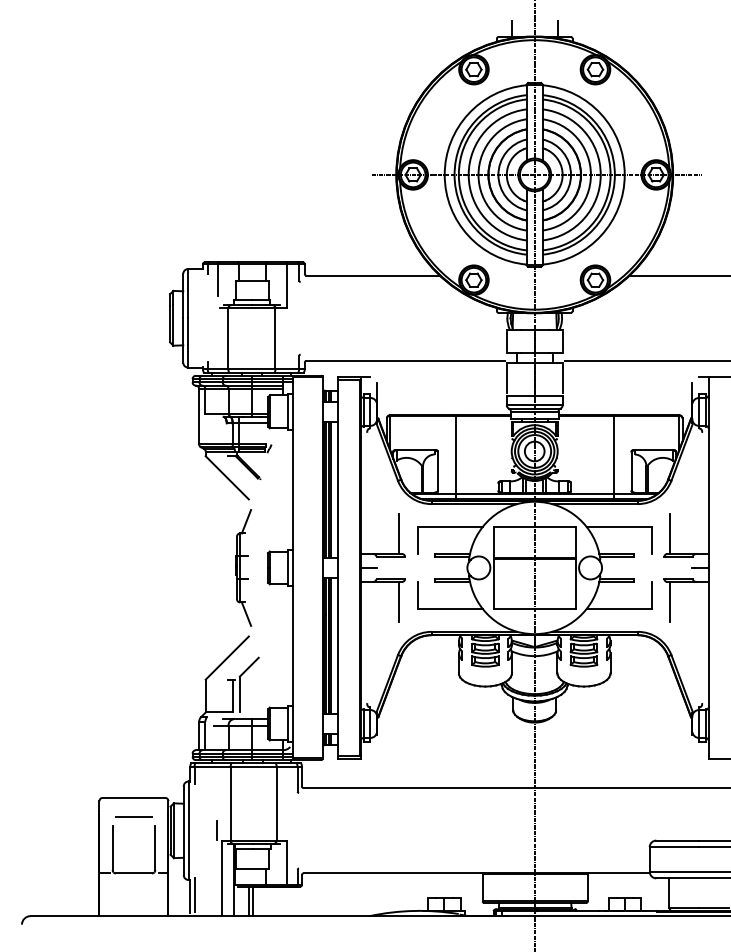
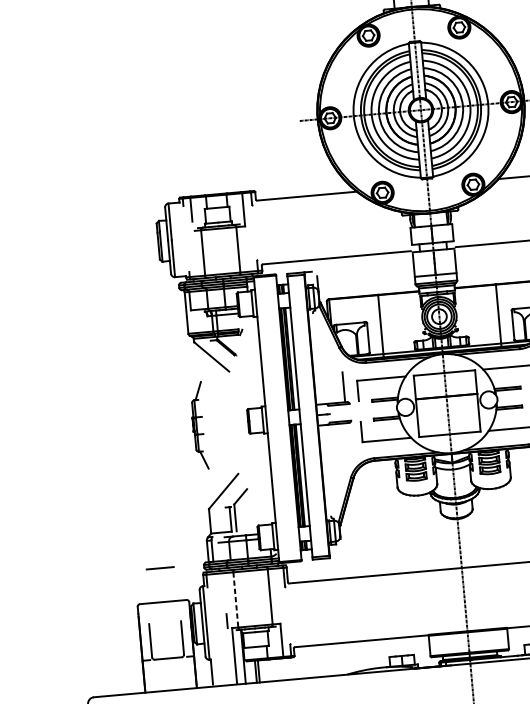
part: (243, 567) -> (199, 425), moved
line: (399, 601) -> (348, 437), removed
line: (230, 803) -> (235, 599), solid -> dashed
line: (133, 816) -> (159, 568), moved
line: (194, 894) -> (214, 670), removed

